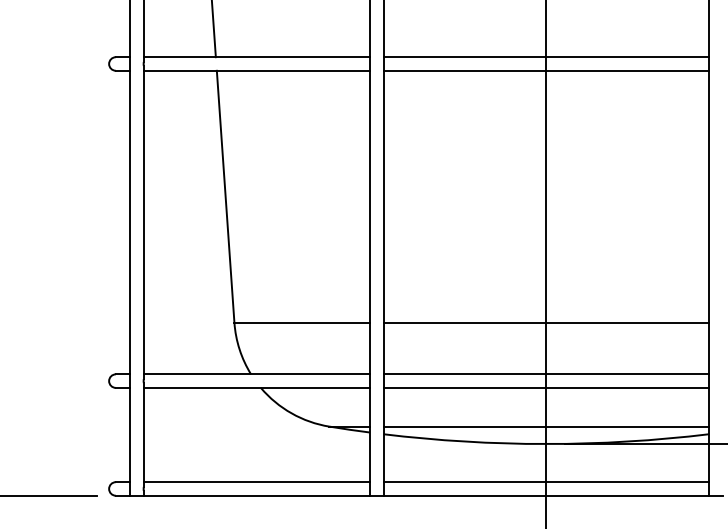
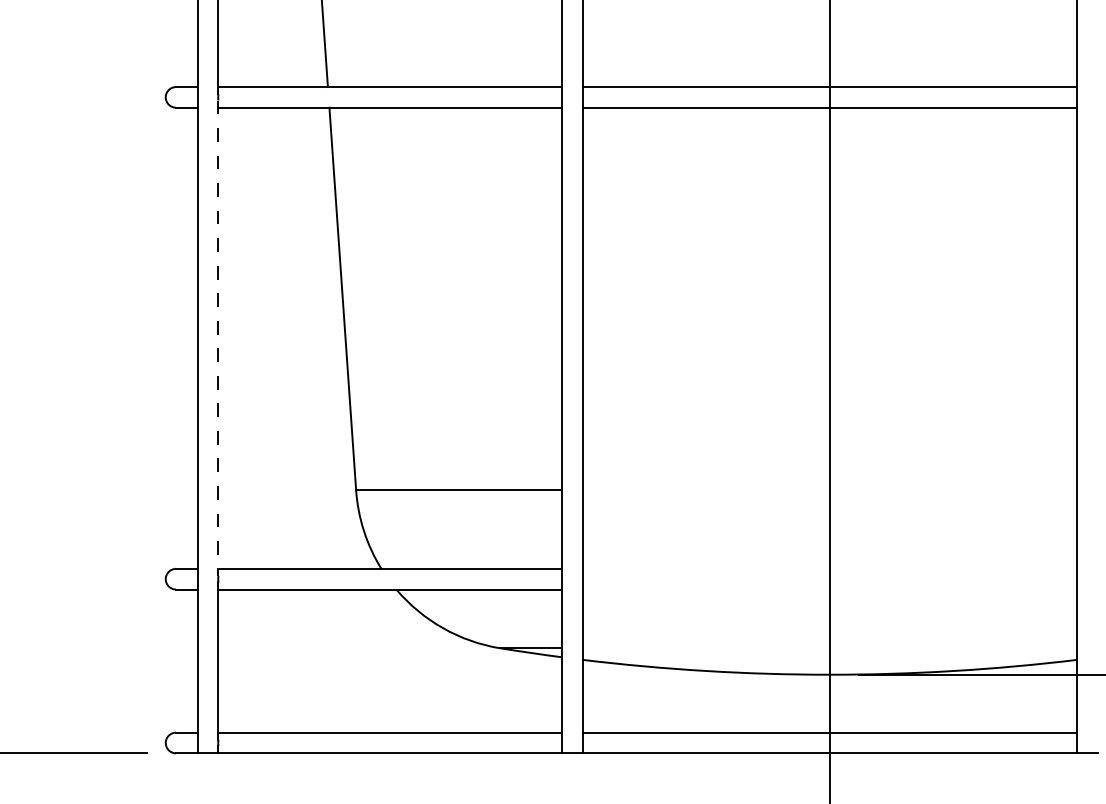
line: (143, 223) -> (217, 339), solid -> dashed
line: (546, 322) -> (830, 490), removed
line: (546, 374) -> (830, 569), removed
line: (546, 387) -> (830, 588), removed
line: (546, 426) -> (830, 648), removed

